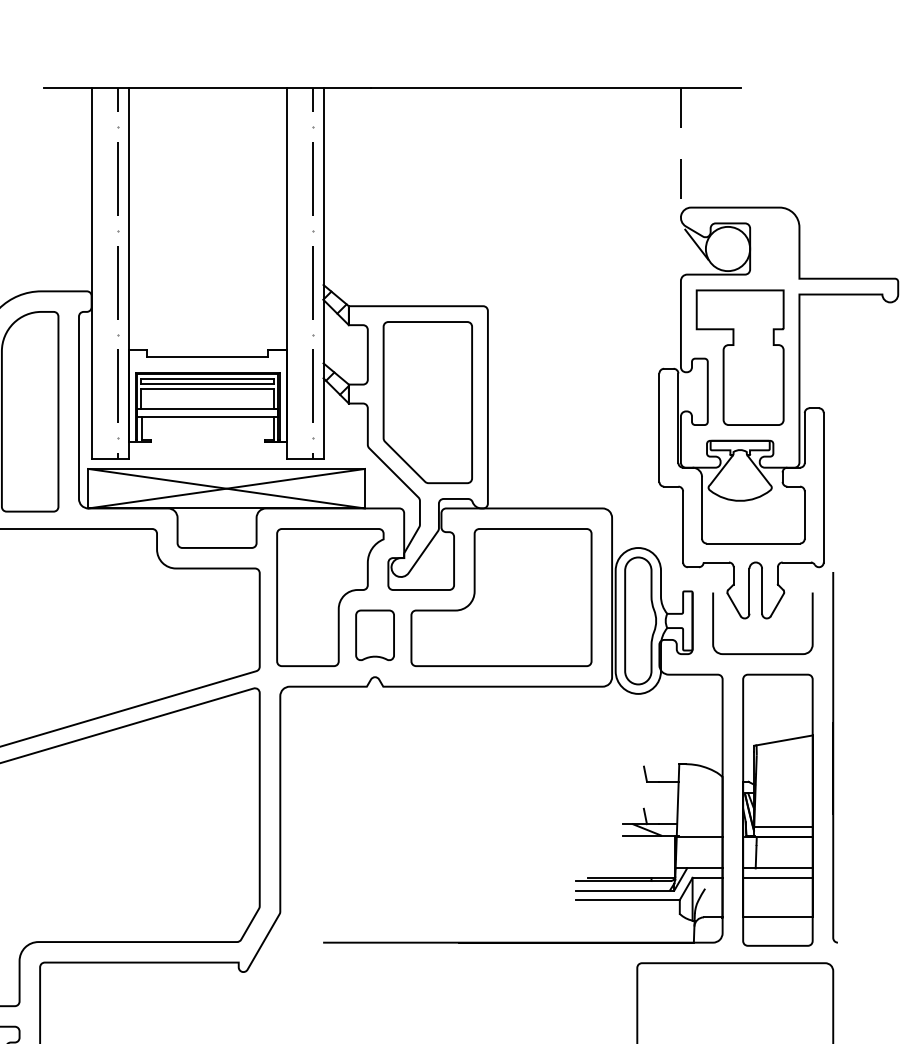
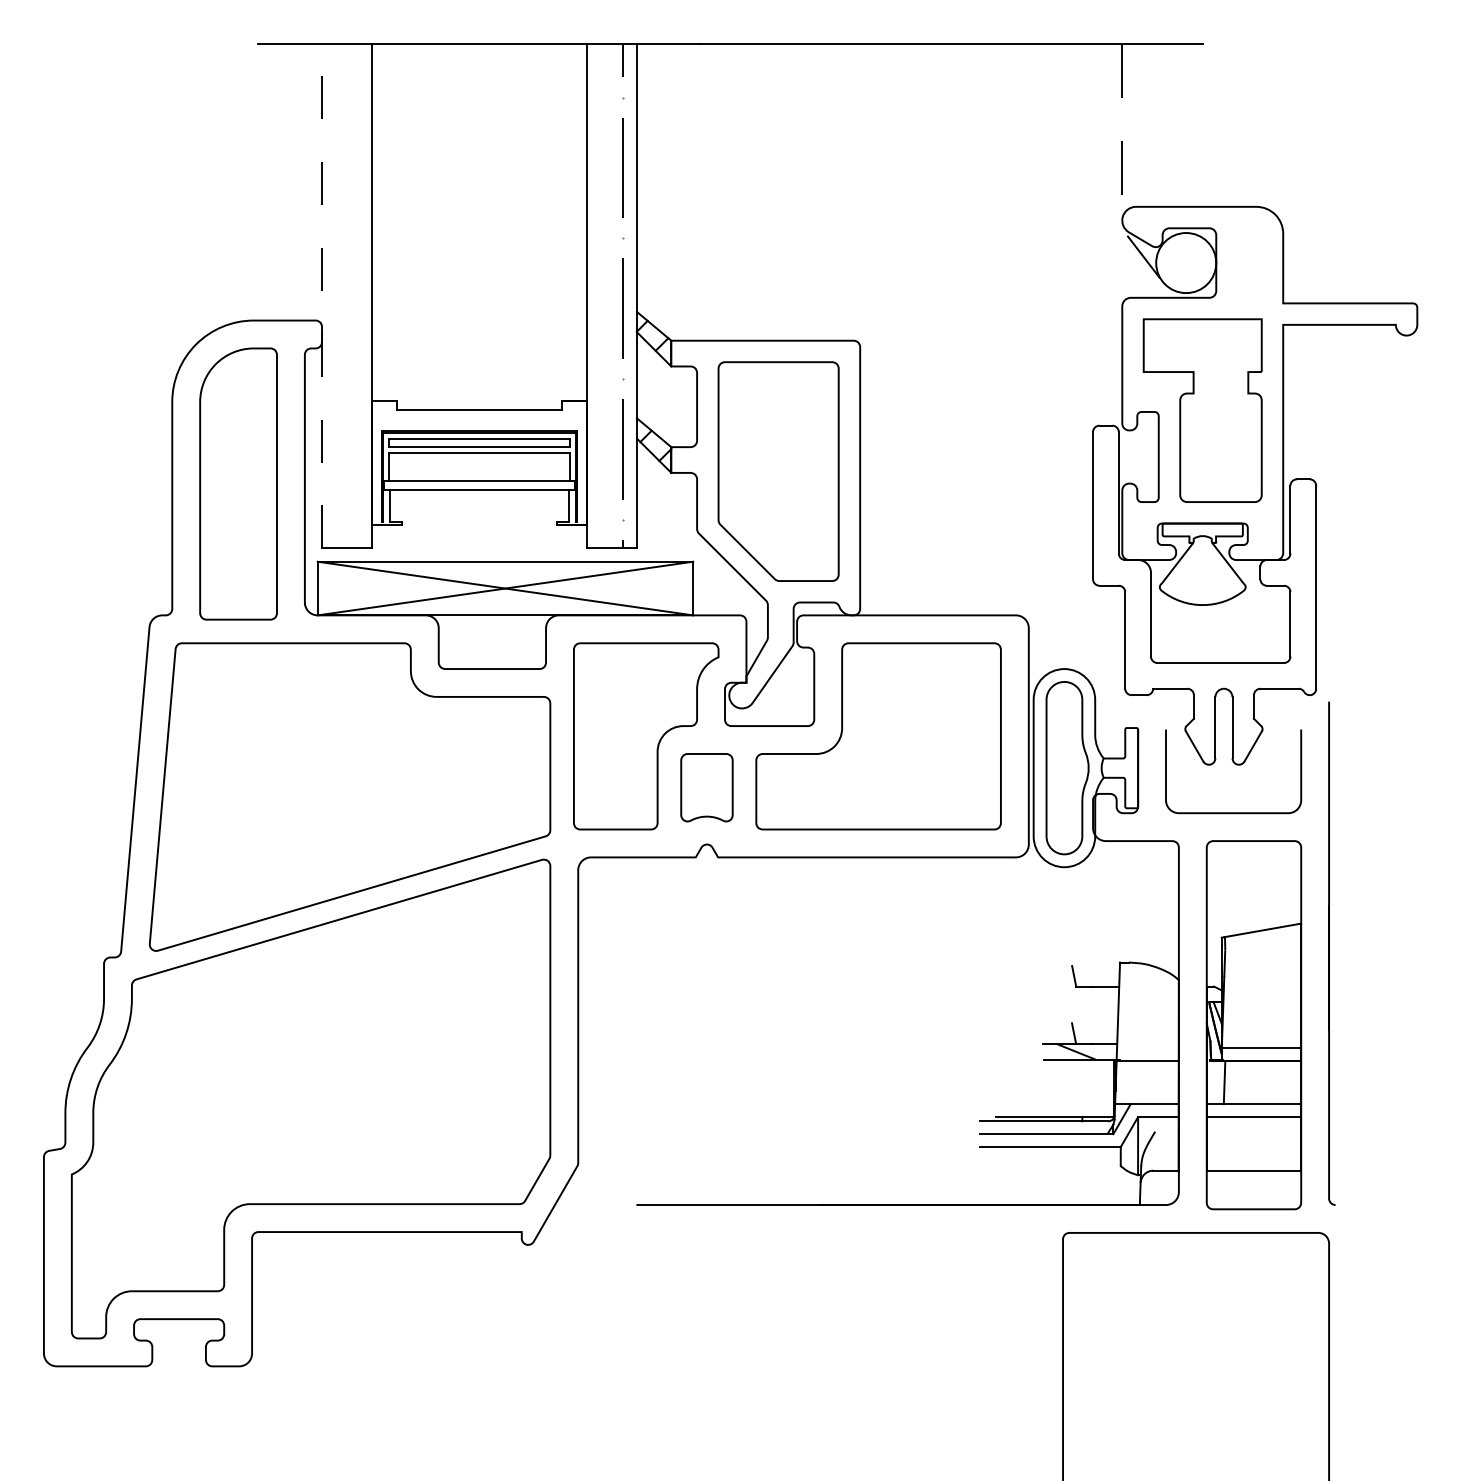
line: (91, 273) -> (321, 296), solid -> dashed
hatch: (118, 273) -> (358, 296), removed

